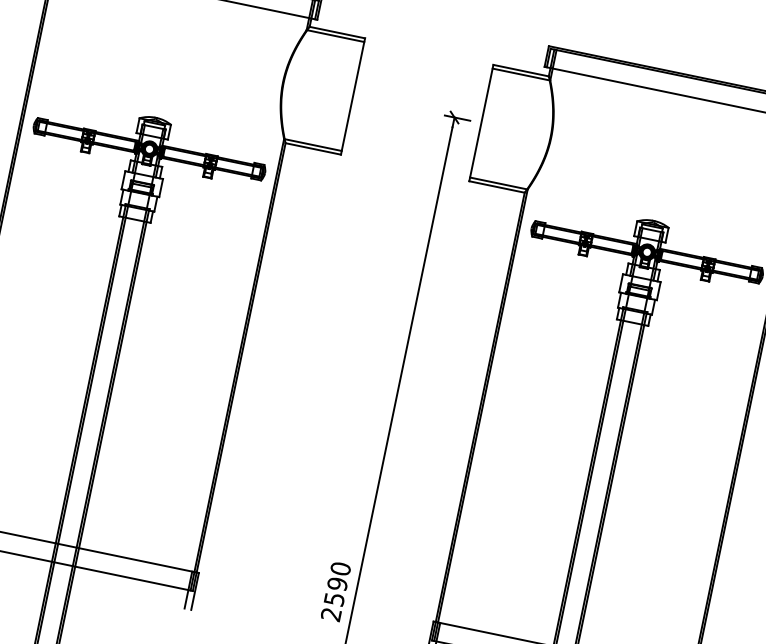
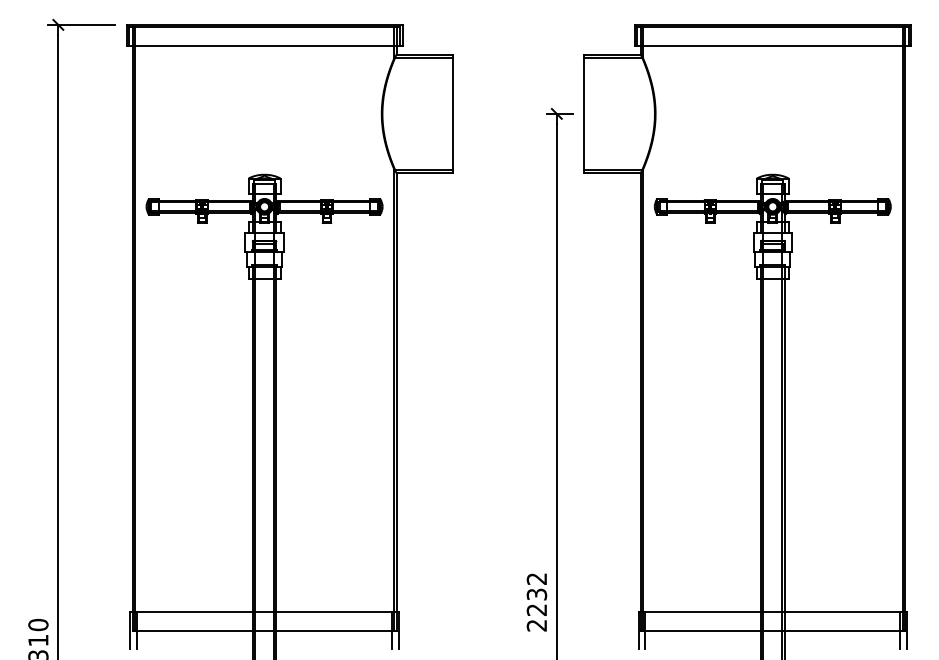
text: (337, 583) -> (536, 593), 2590 -> 2232

